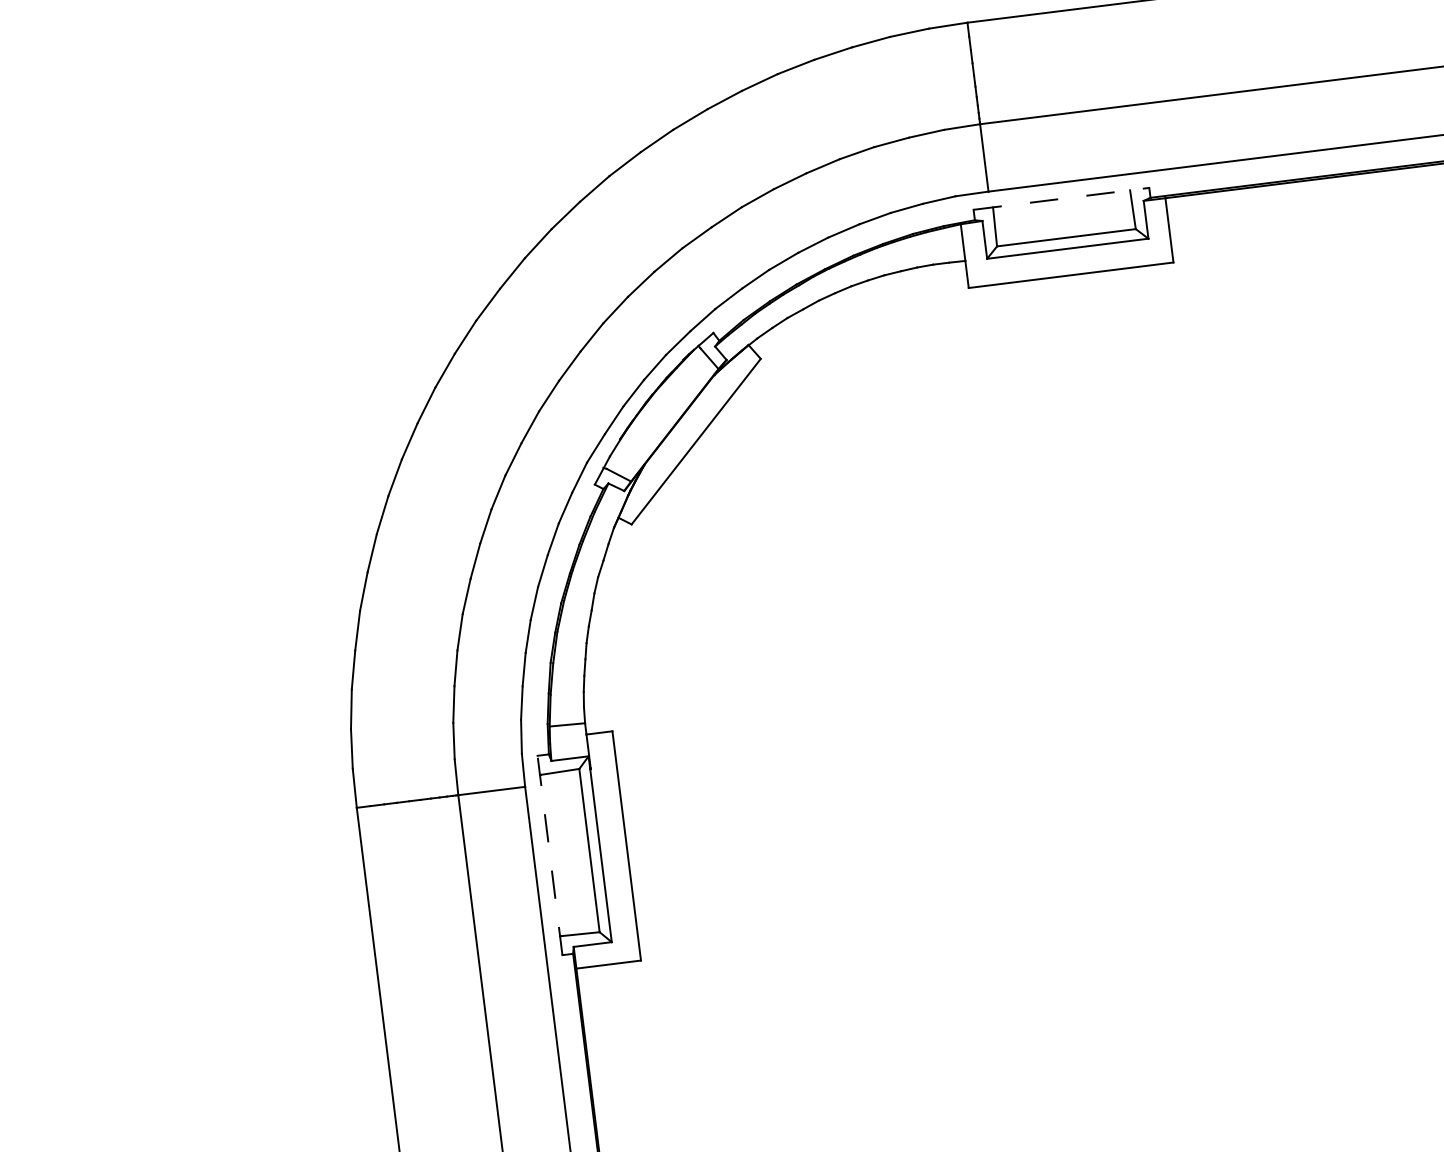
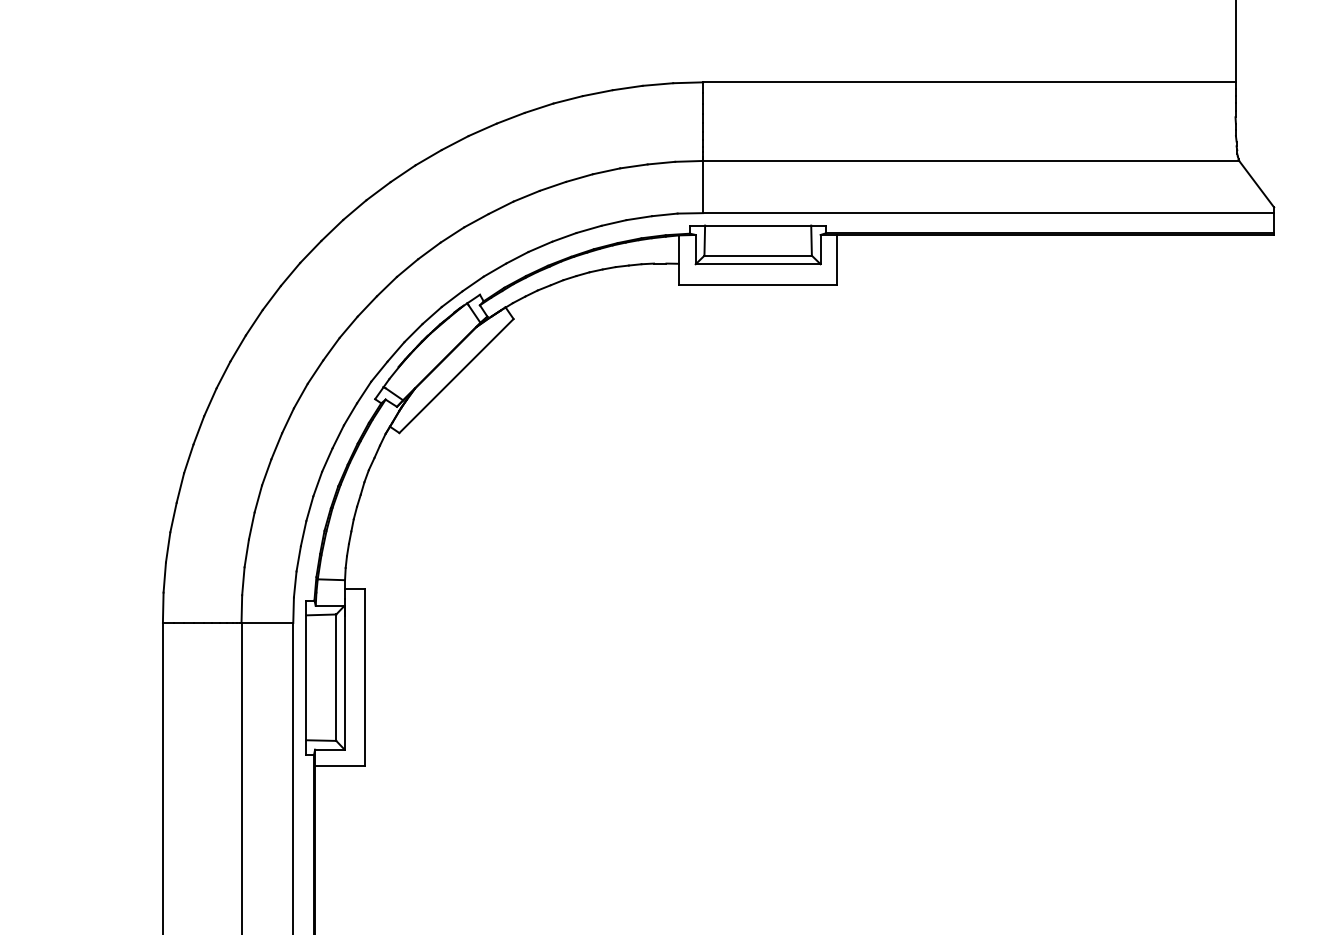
line: (1061, 198) -> (758, 225), dashed -> solid
line: (549, 855) -> (305, 677), dashed -> solid

